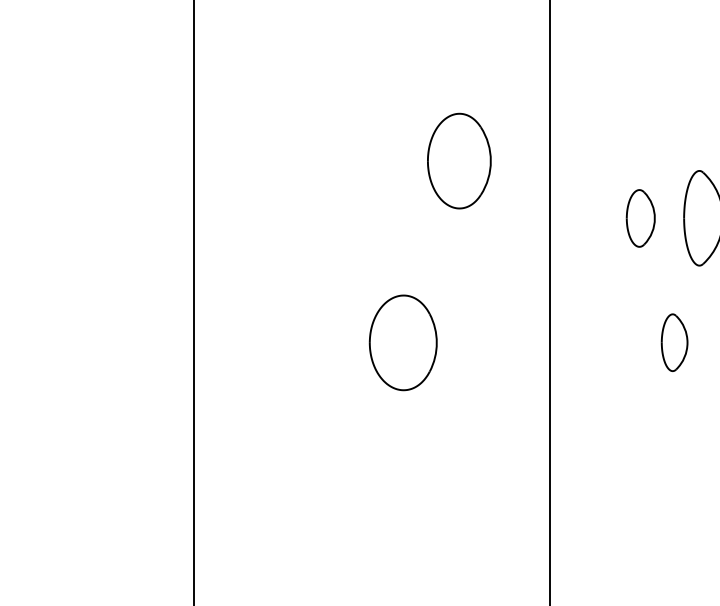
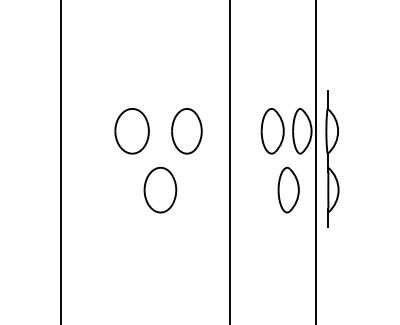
part: (458, 161) -> (186, 131), moved
part: (342, 218) -> (131, 131), added
part: (640, 218) -> (272, 131), size x1.67
part: (674, 341) -> (288, 189), size x1.67

